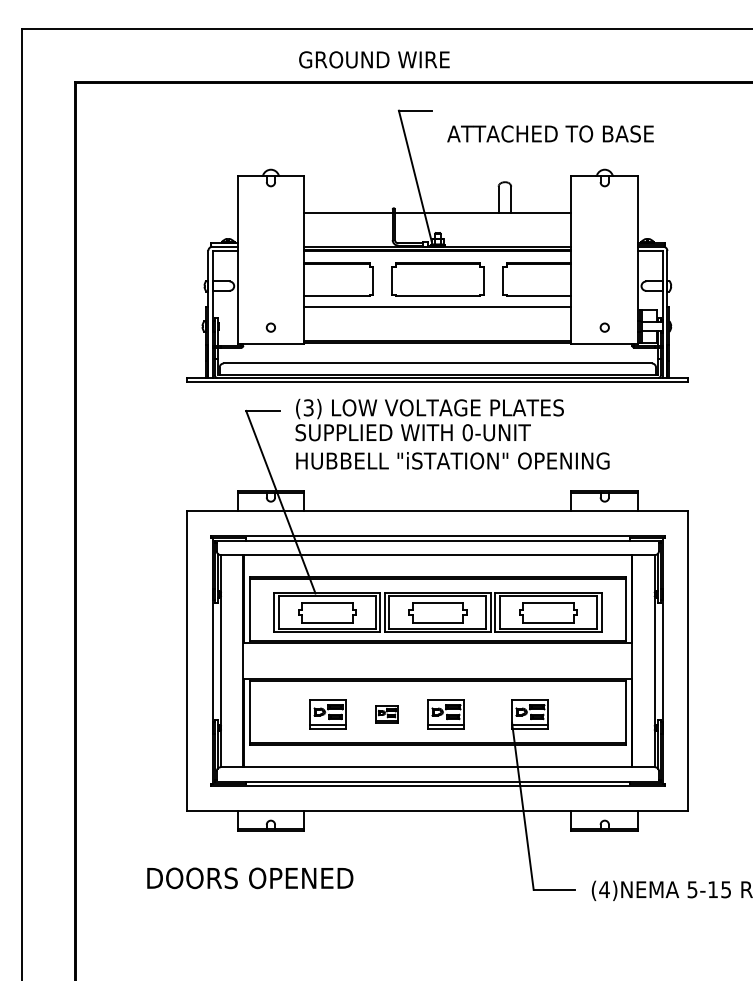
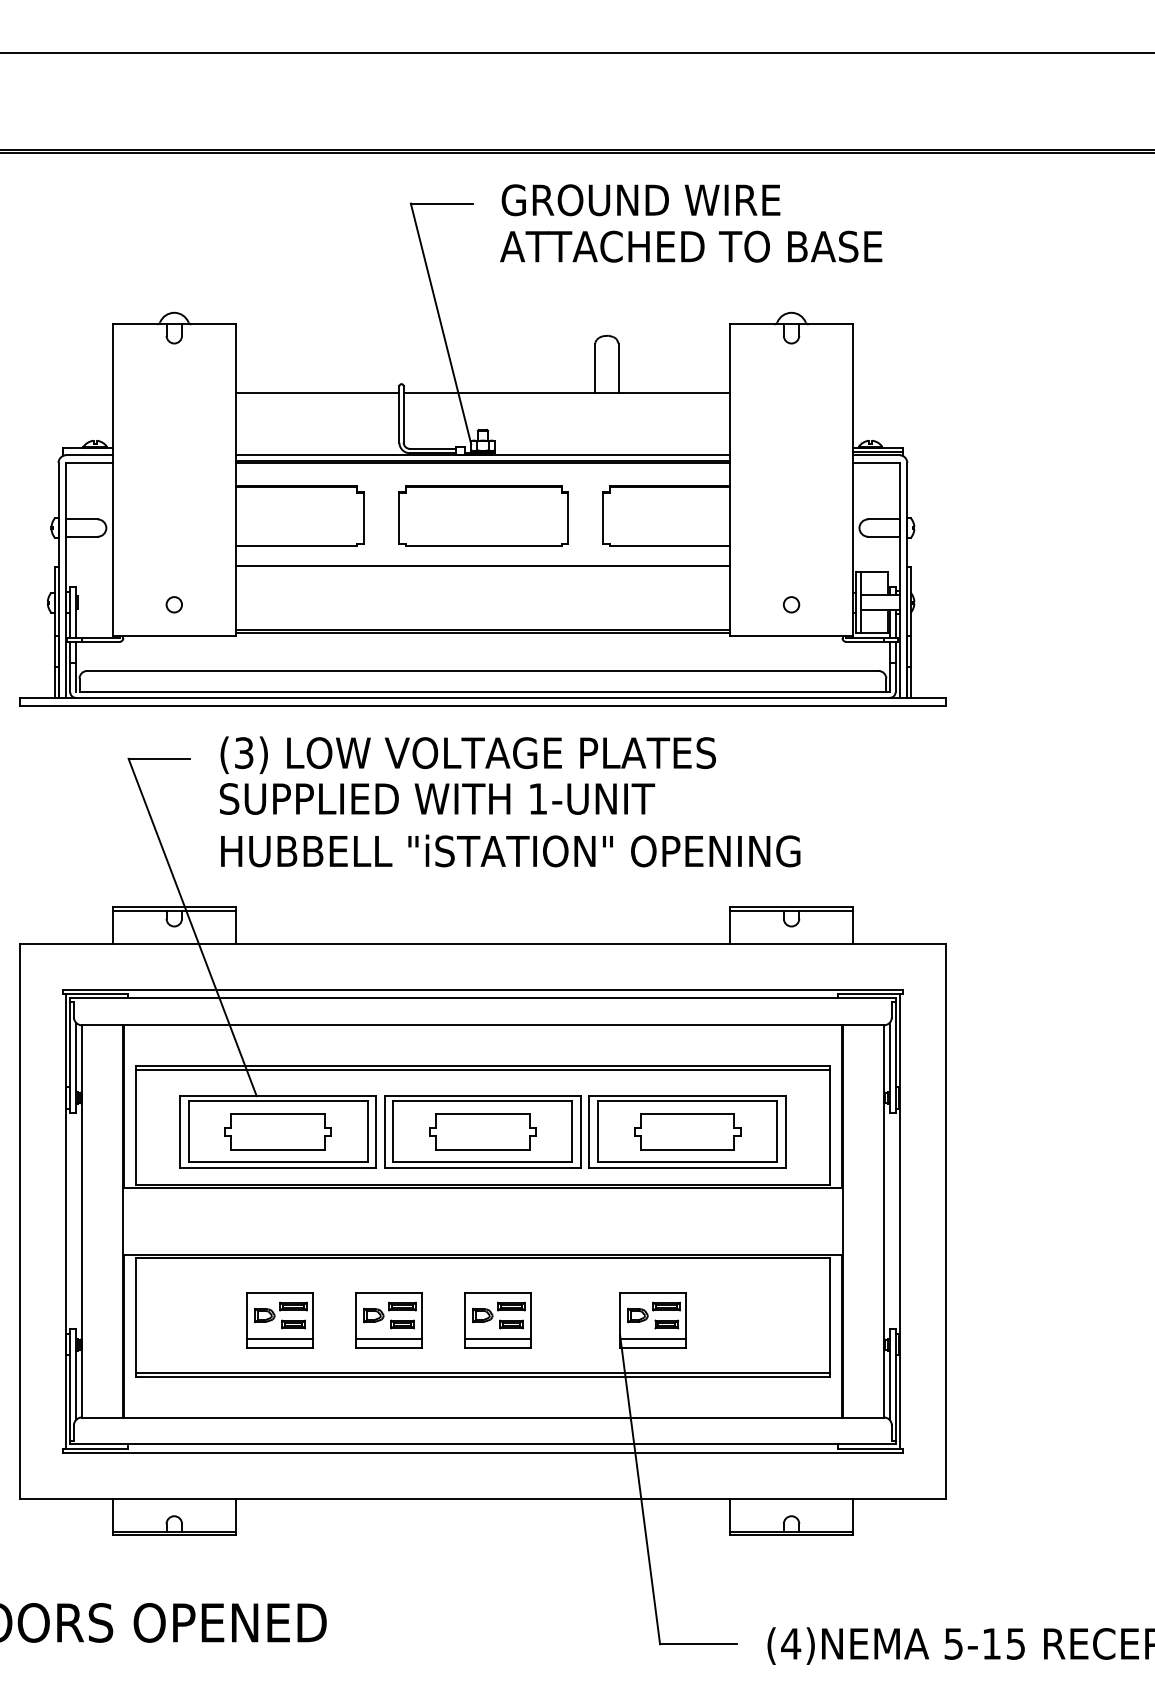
text: (374, 59) -> (641, 199), moved
text: (467, 432) -> (537, 798), 0-UNIT -> 1-UNIT
part: (386, 714) -> (387, 1319), size x1.67

